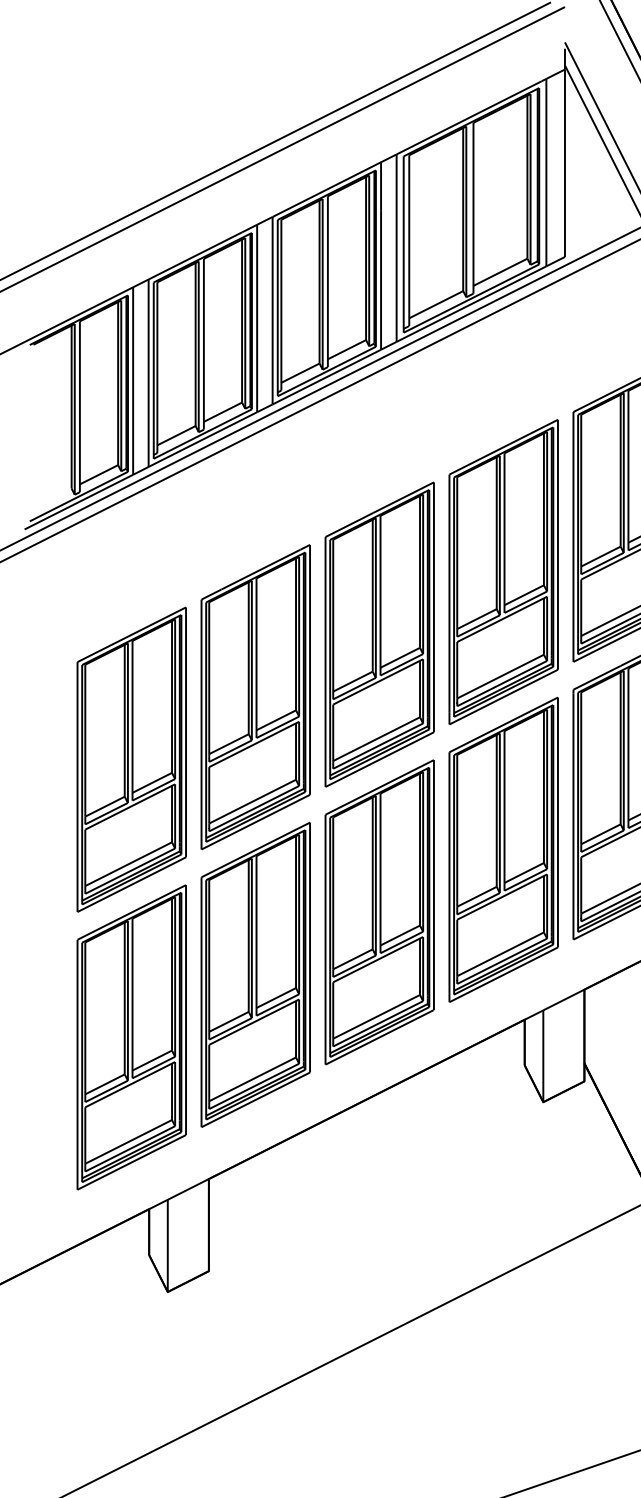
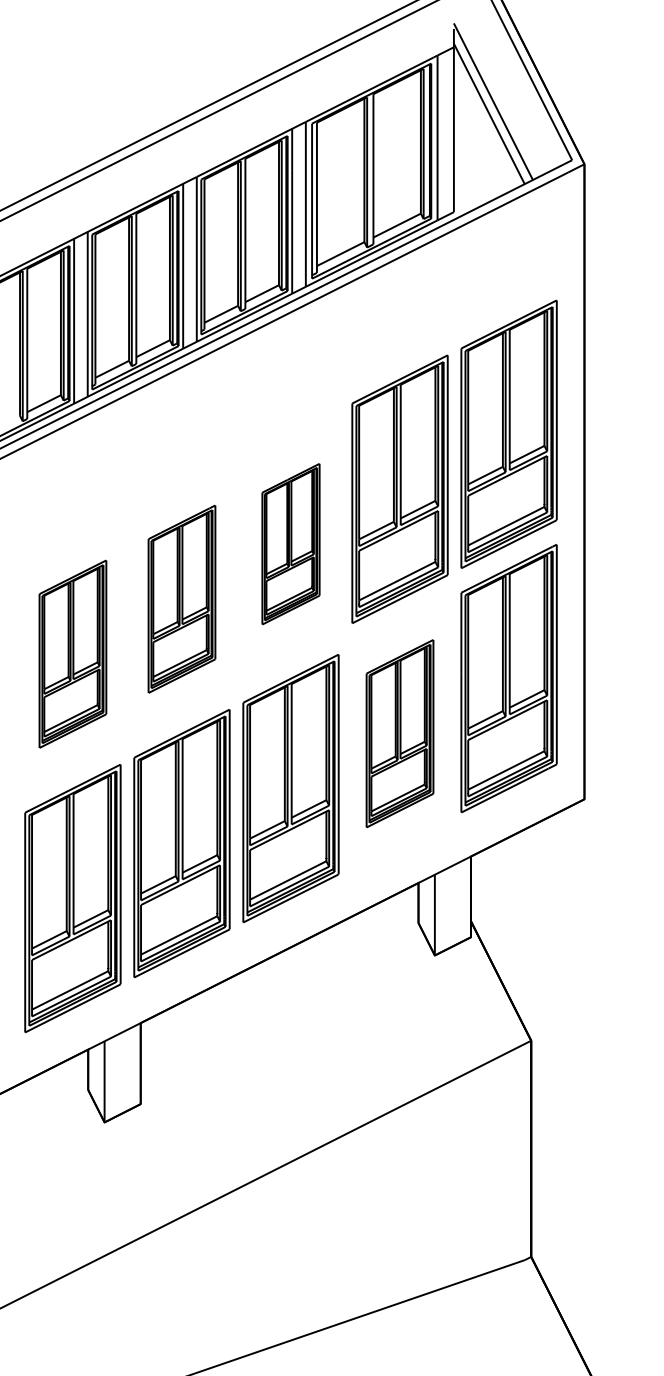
part: (379, 633) -> (290, 543), size x0.6
part: (255, 696) -> (181, 598), size x0.7
part: (131, 758) -> (72, 653), size x0.7
part: (503, 849) -> (399, 733), size x0.7

